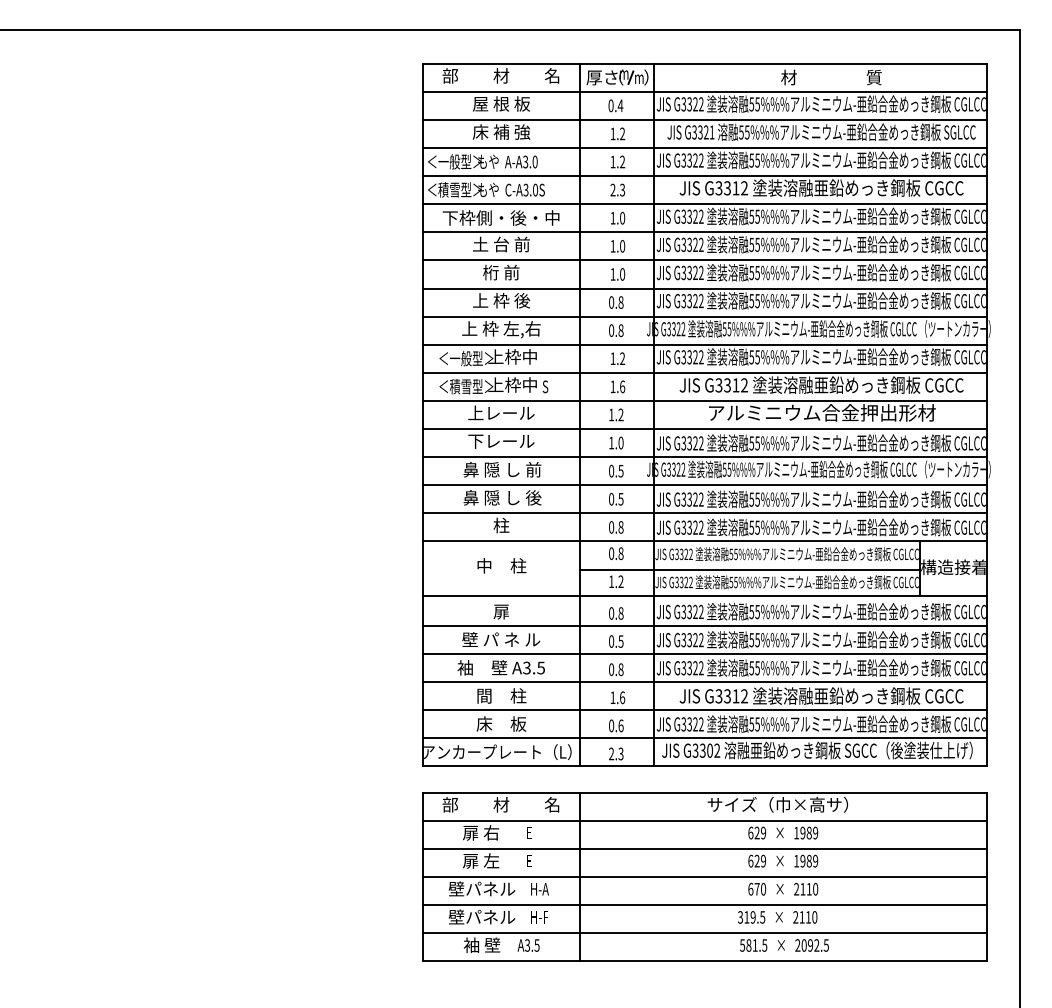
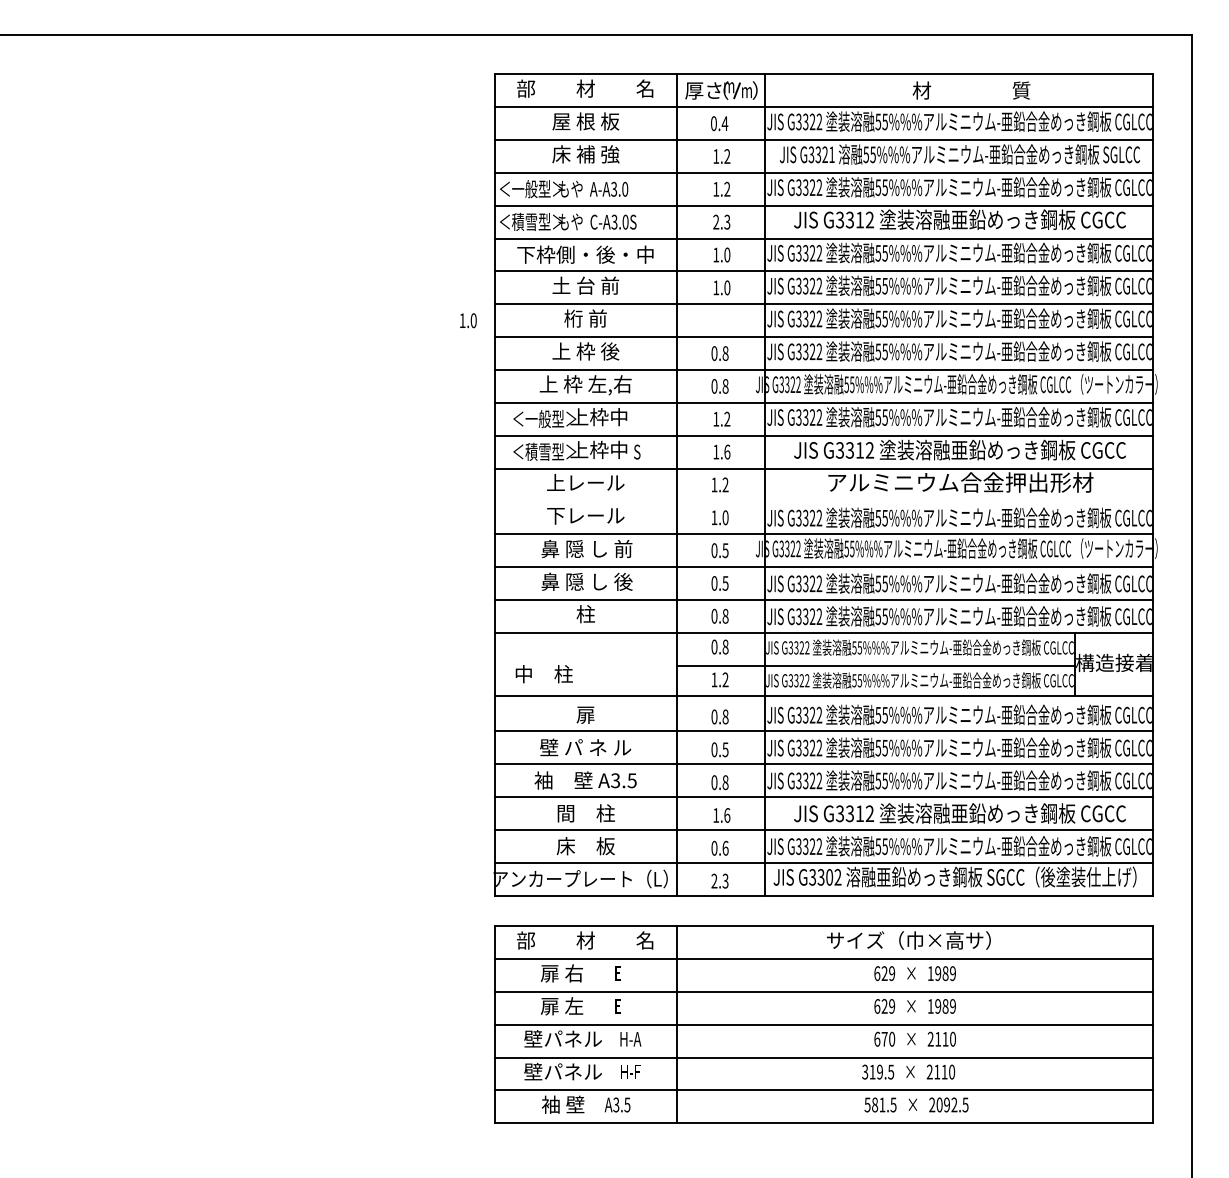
text: (618, 274) -> (468, 320), moved
line: (705, 429) -> (824, 501), removed
text: (501, 565) -> (543, 673), moved

